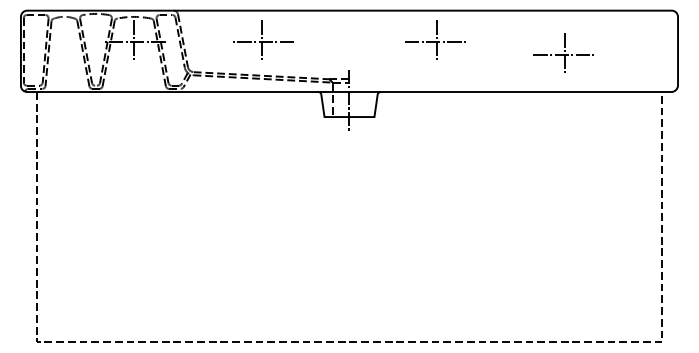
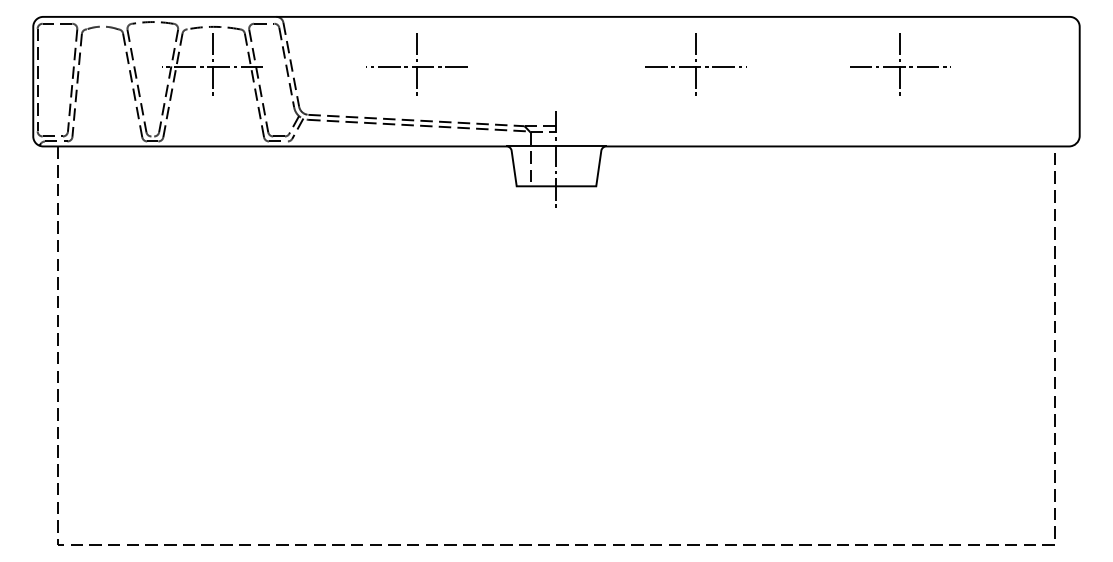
part: (563, 52) -> (897, 62), moved

